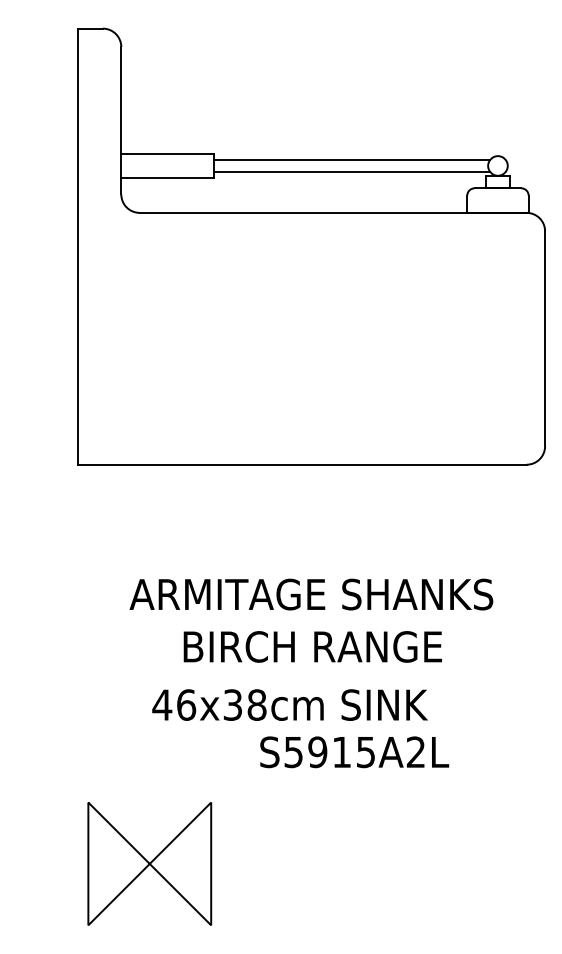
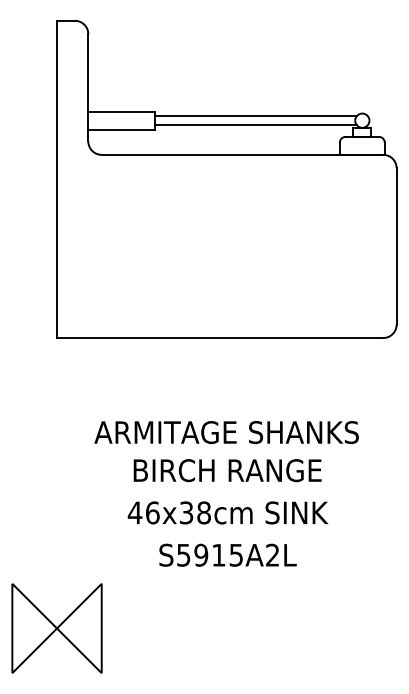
text: (289, 704) -> (227, 512), moved
text: (353, 751) -> (227, 554), moved
part: (149, 863) -> (56, 628), moved

